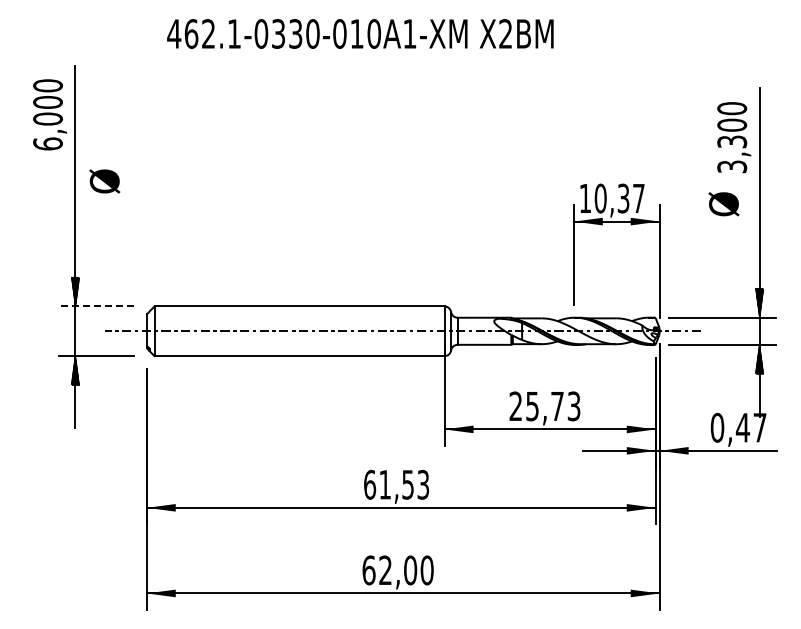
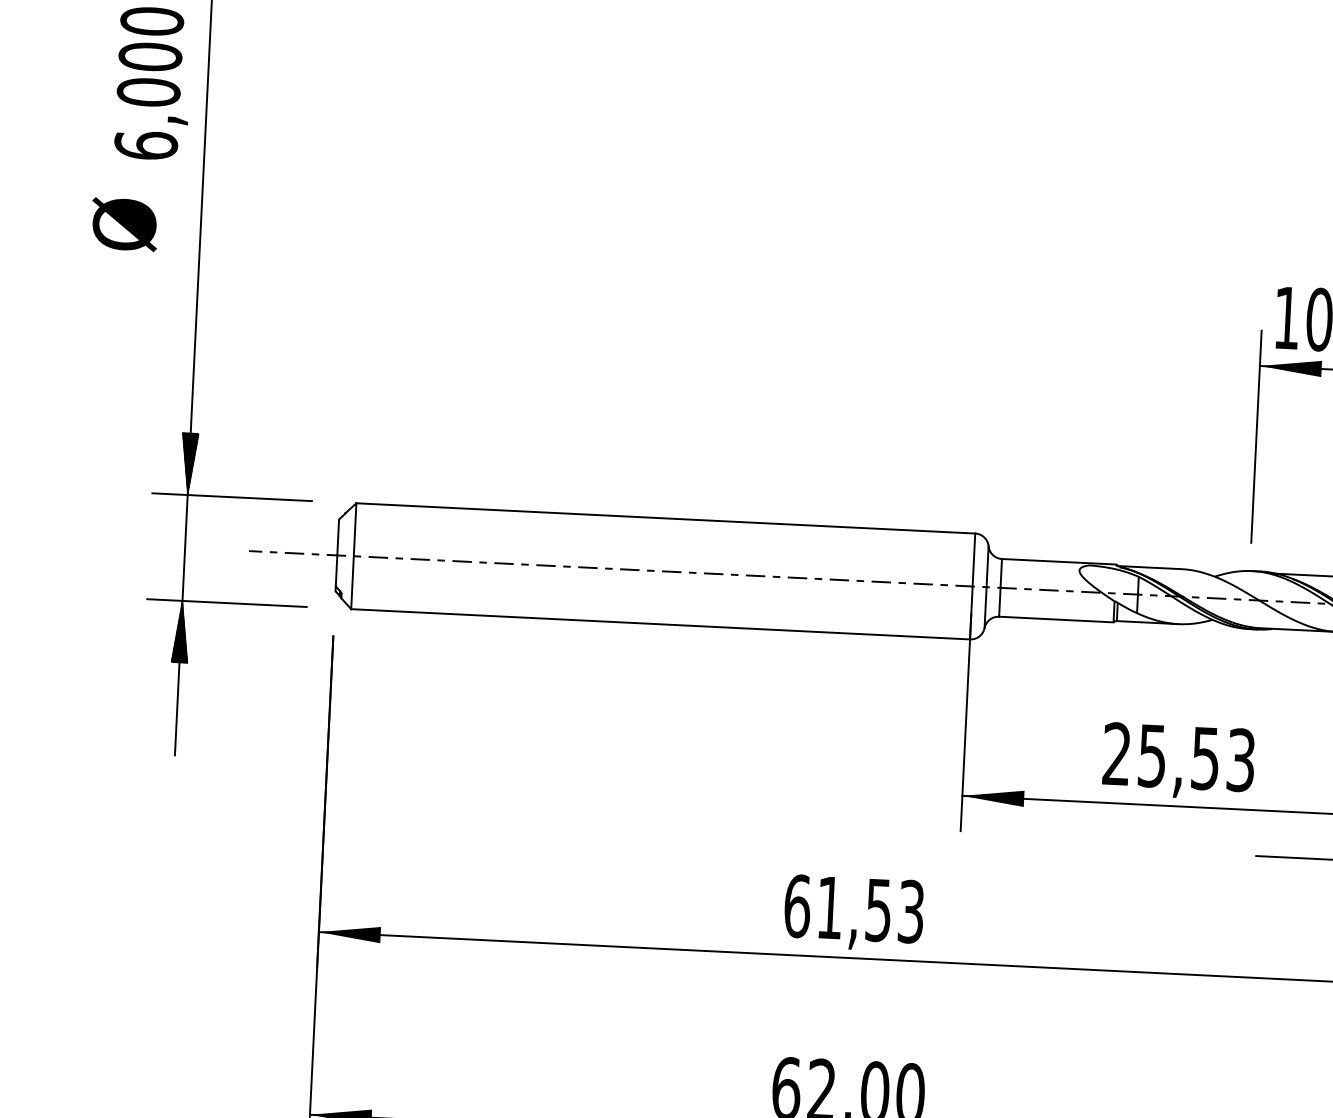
text: (104, 181) -> (124, 224), moved
line: (95, 306) -> (230, 497), dashed -> solid
text: (557, 406) -> (1205, 758), 25,73 -> 25,53

